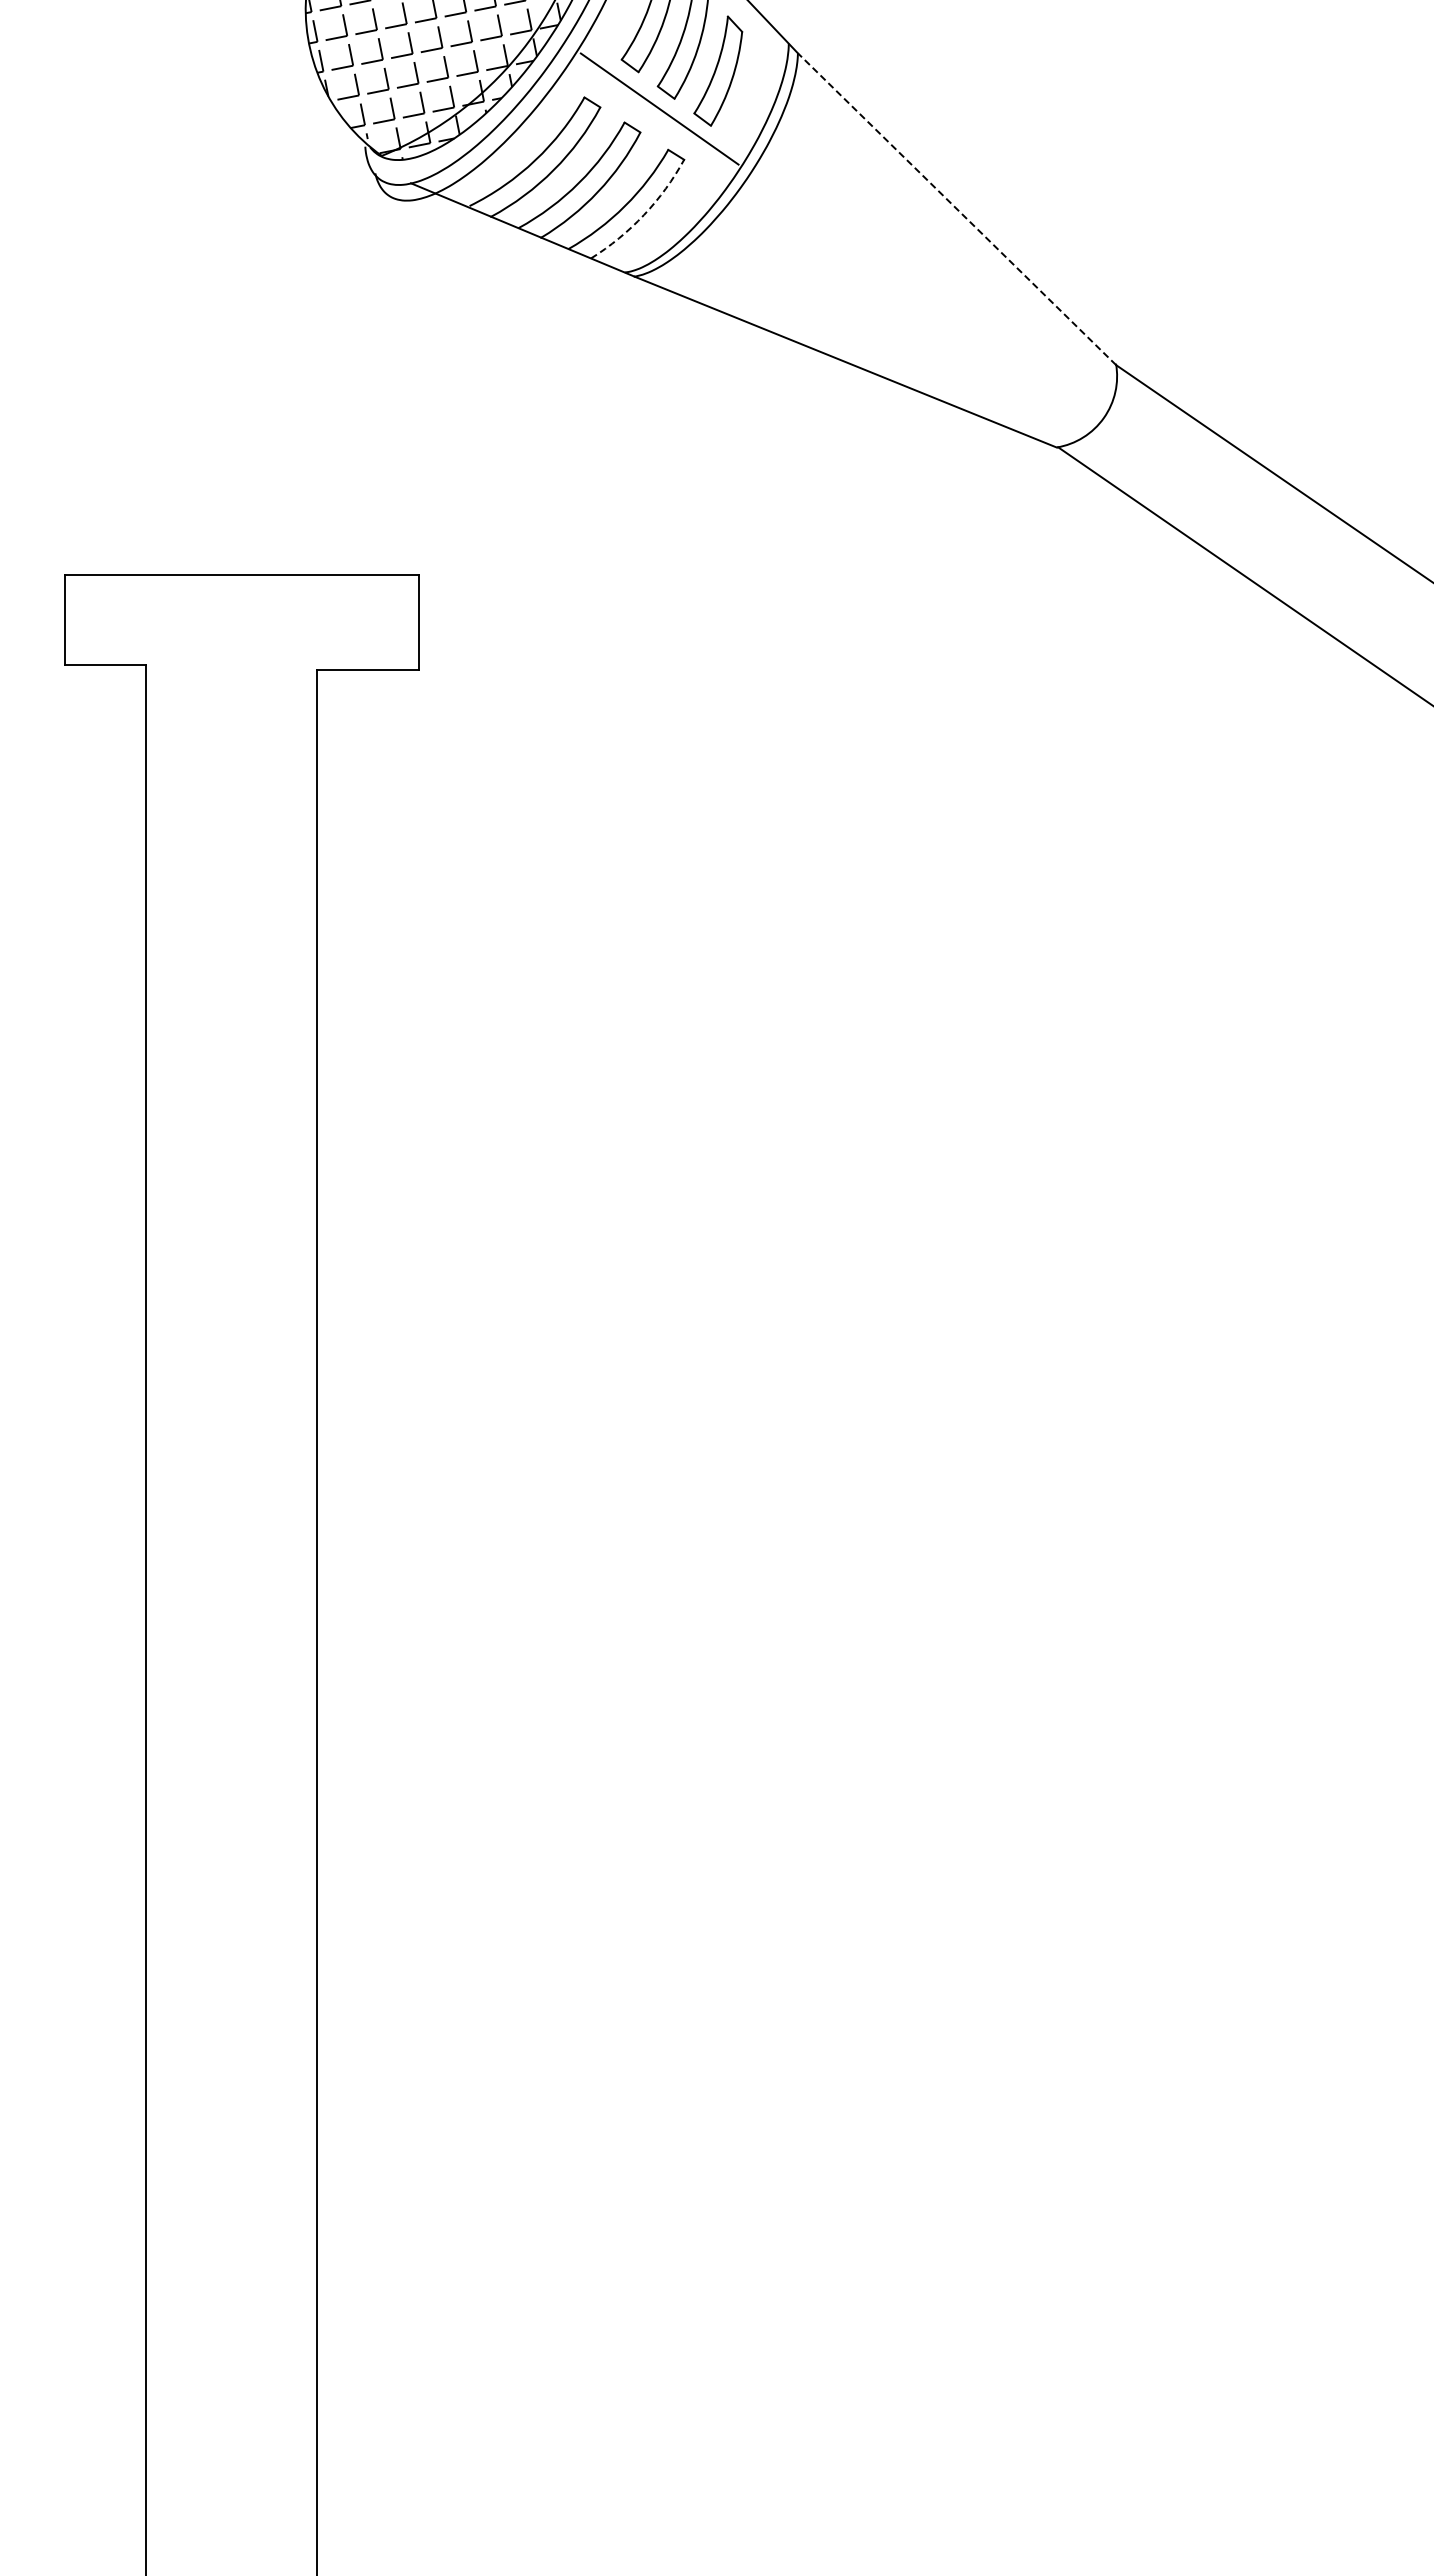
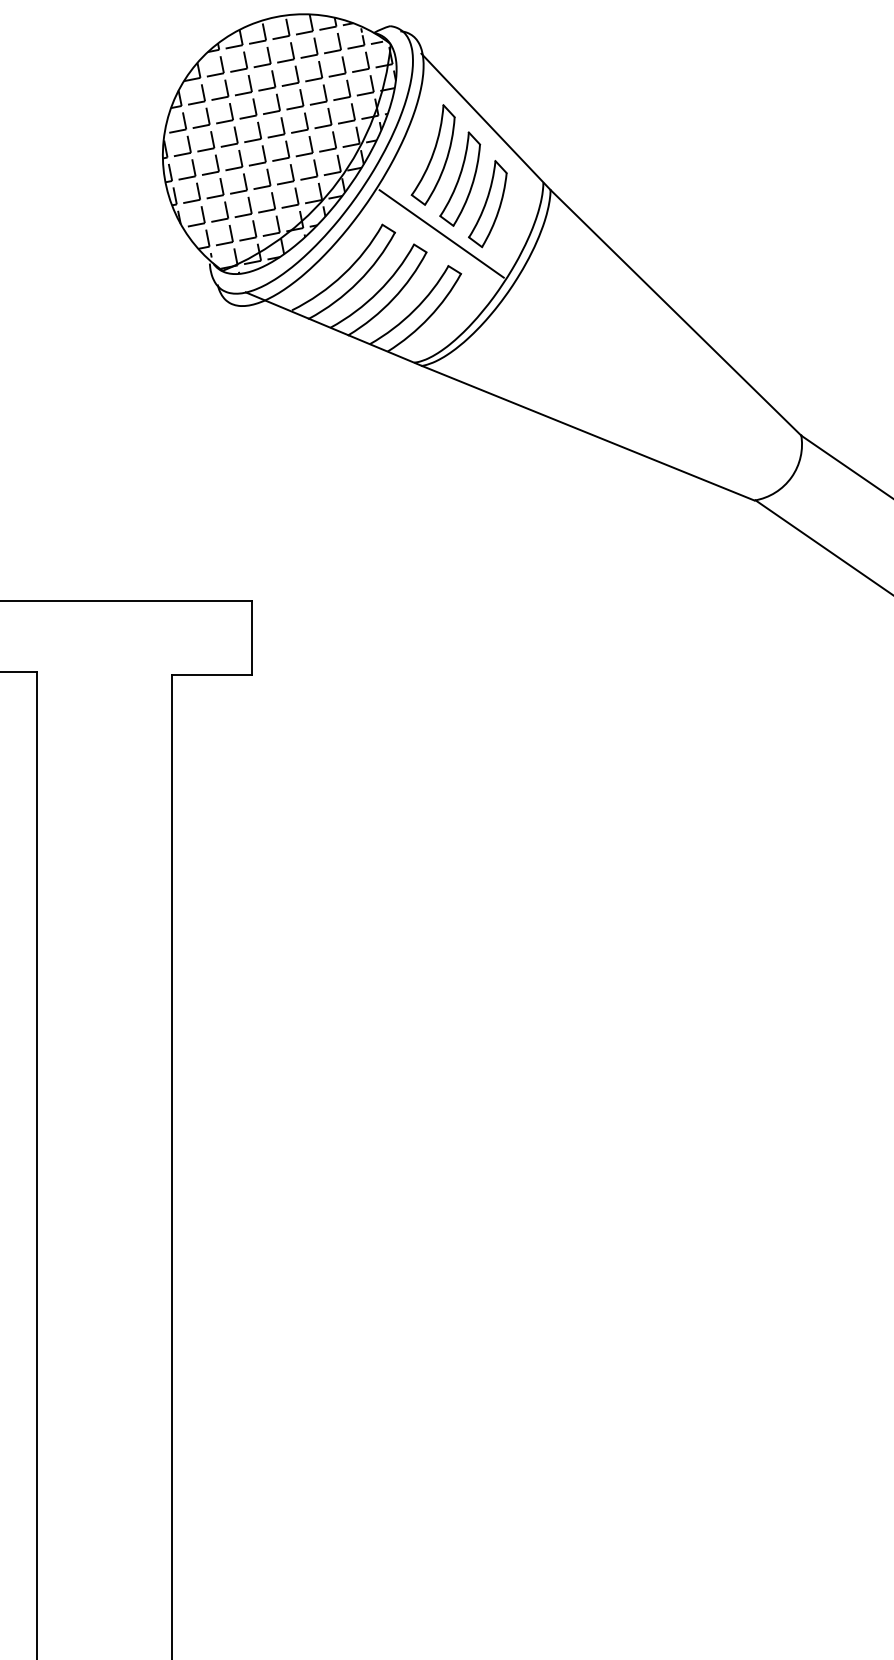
line: (957, 209) -> (676, 313), dashed -> solid
arc: (643, 215) -> (428, 317), dashed -> solid

